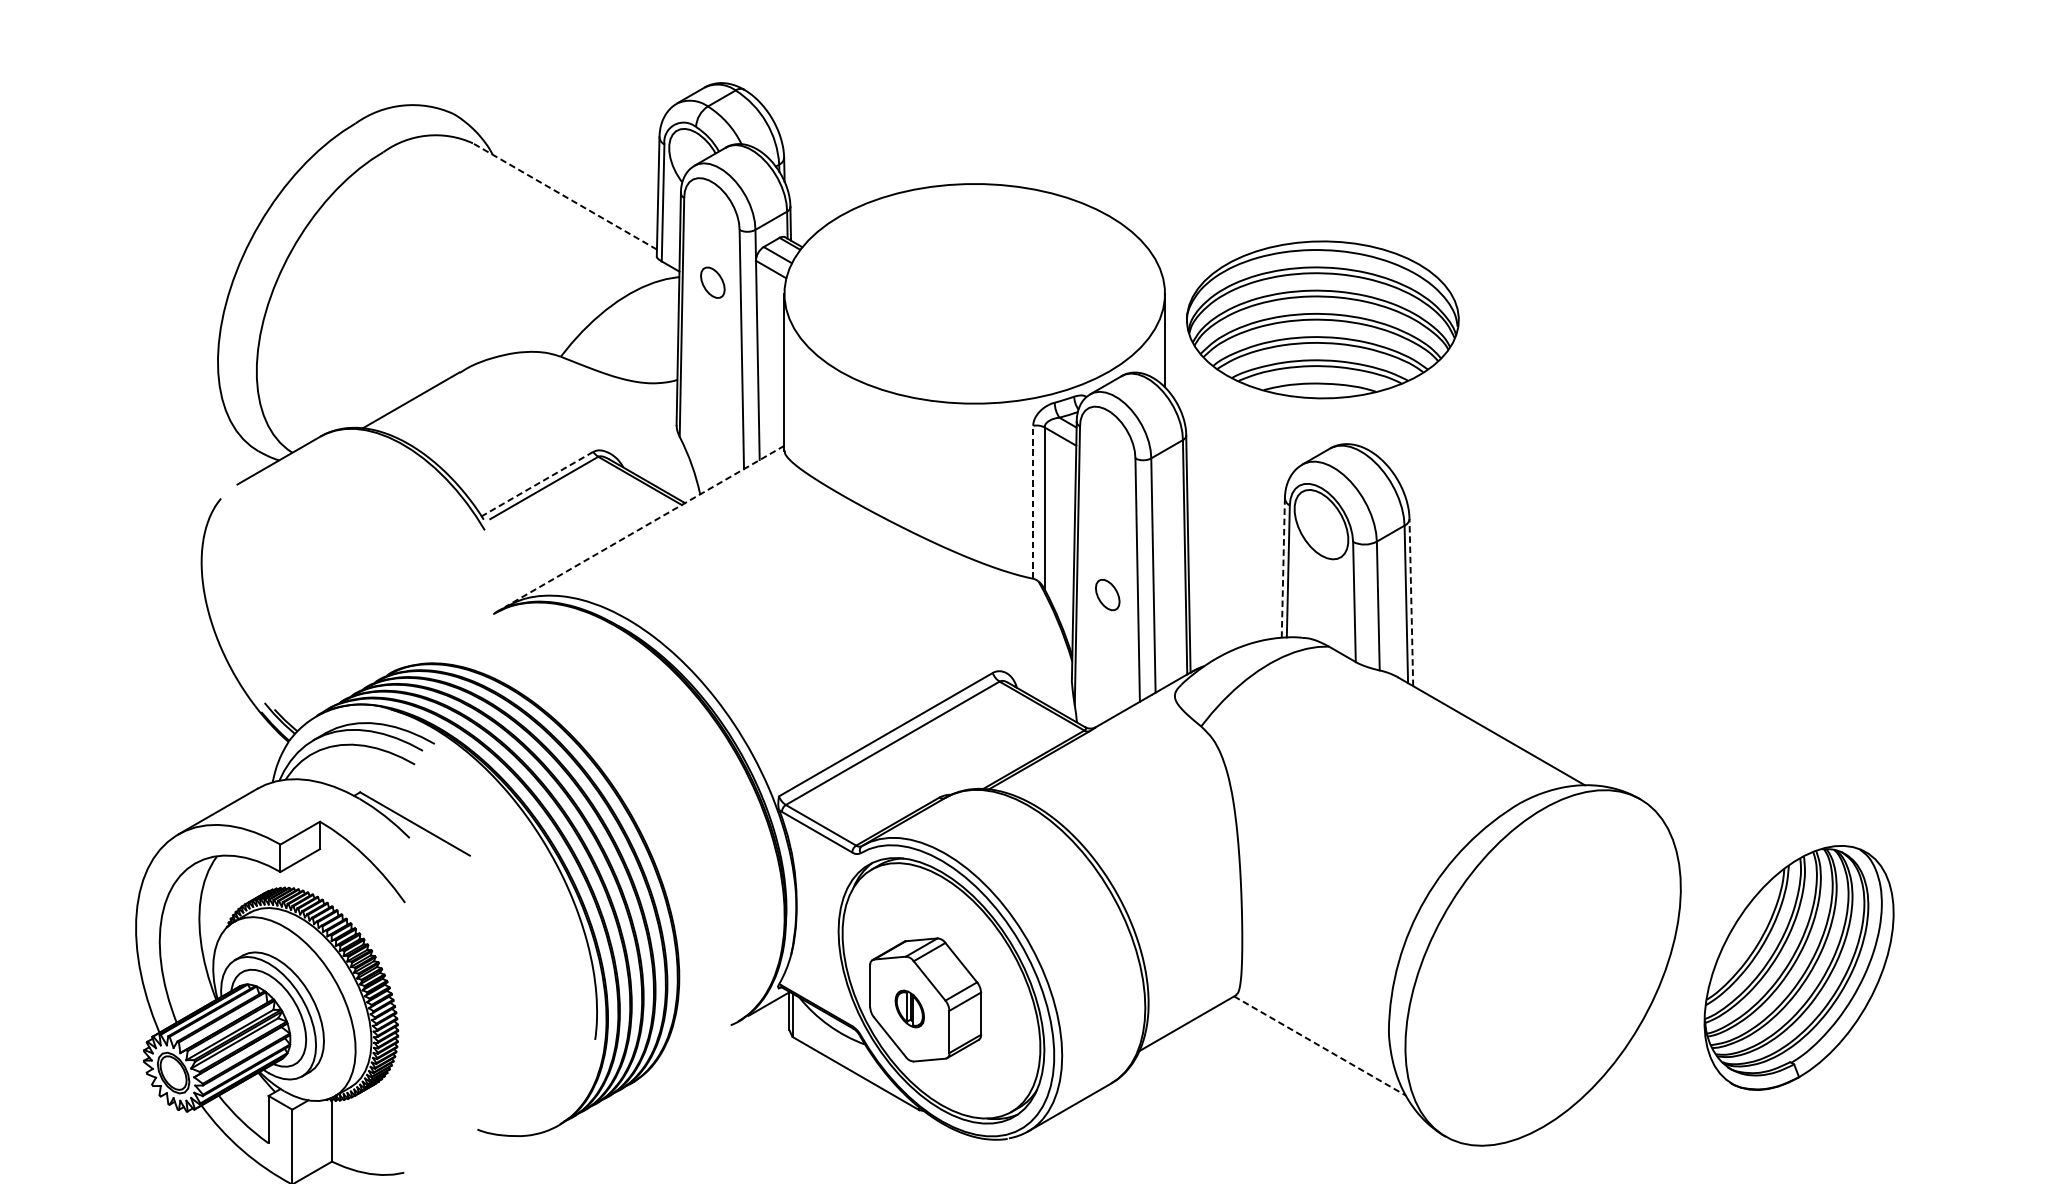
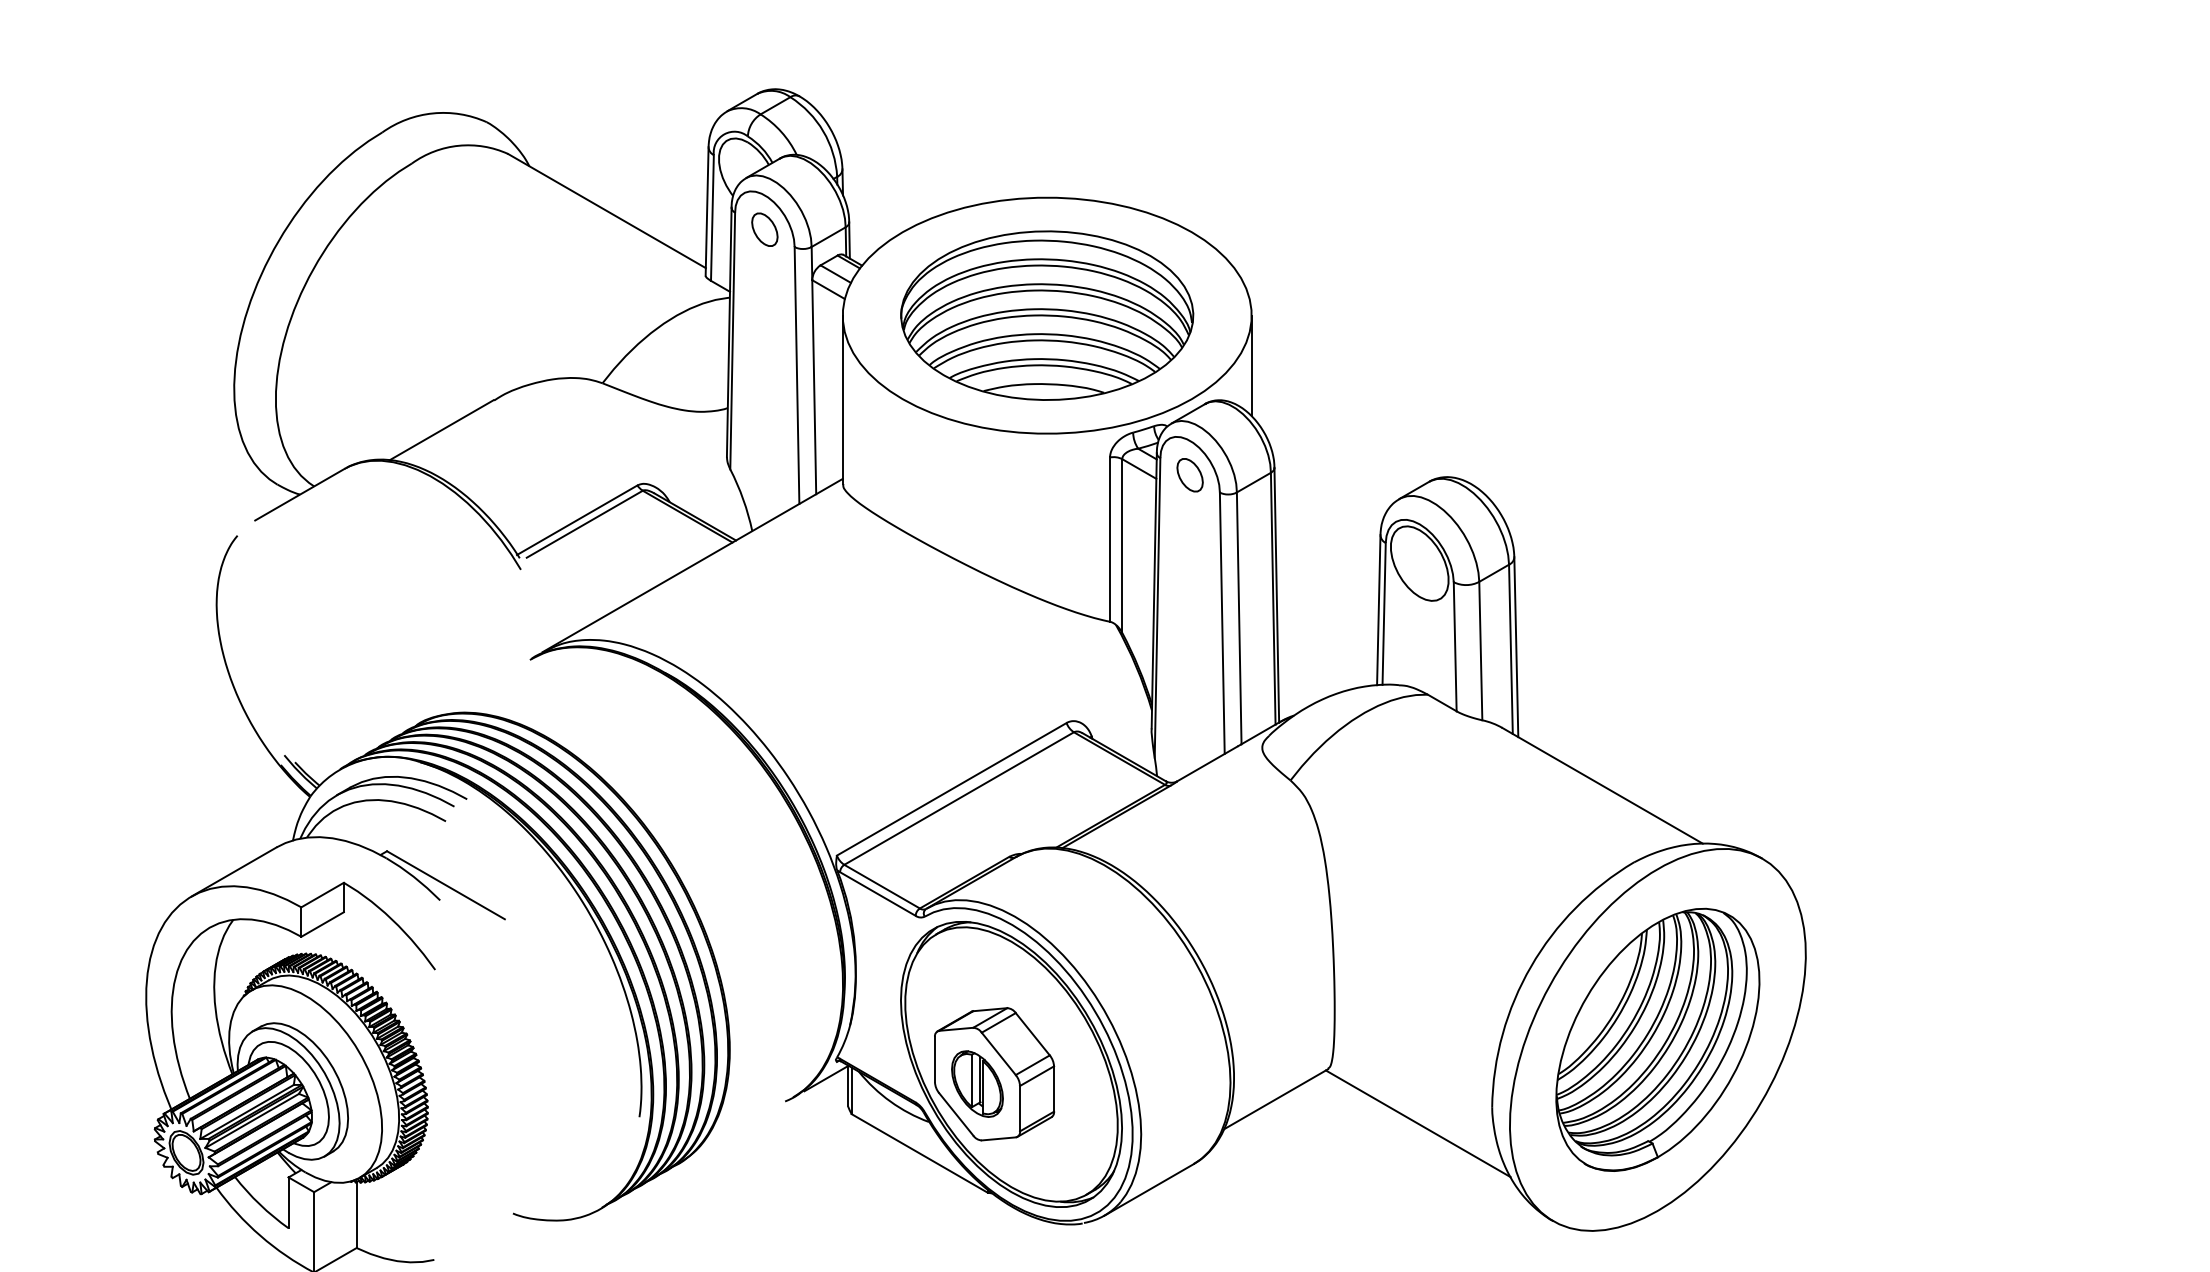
line: (564, 195) -> (606, 210), dashed -> solid
part: (712, 282) -> (764, 229), moved
part: (1323, 319) -> (1047, 315), moved
line: (537, 484) -> (577, 520), dashed -> solid
line: (1033, 502) -> (1110, 539), dashed -> solid
line: (644, 526) -> (692, 565), dashed -> solid
line: (1283, 568) -> (1378, 610), dashed -> solid
part: (1107, 595) -> (1189, 475), moved
line: (1411, 602) -> (1516, 647), dashed -> solid
part: (1798, 967) -> (1657, 1039), moved
part: (909, 1008) -> (977, 1083), size x1.67
line: (1320, 1045) -> (1418, 1123), dashed -> solid

